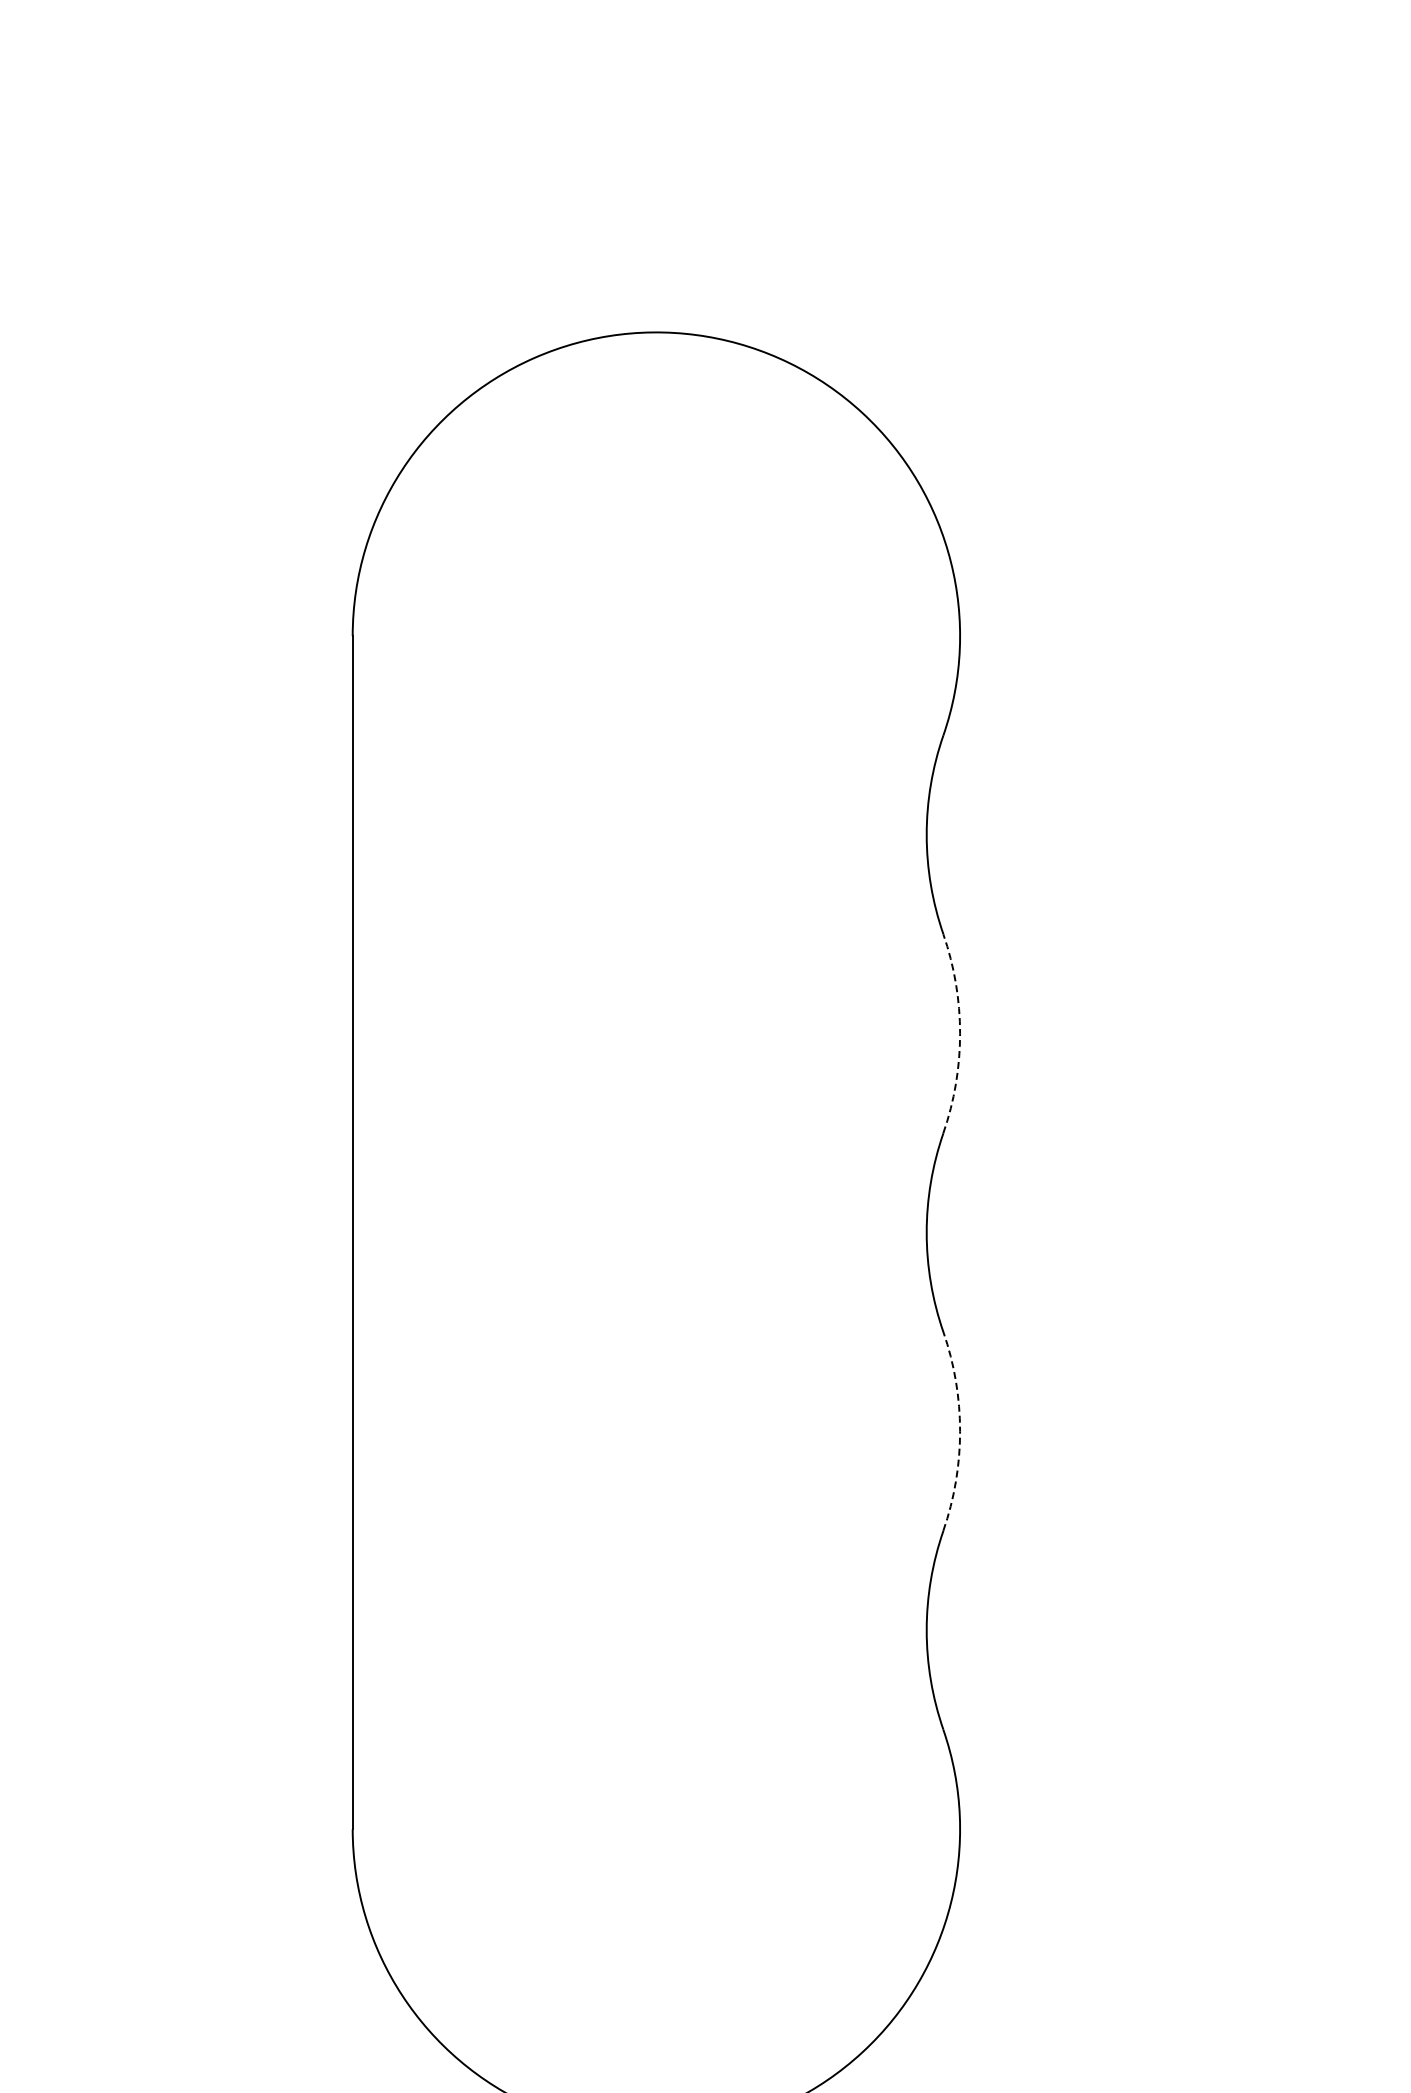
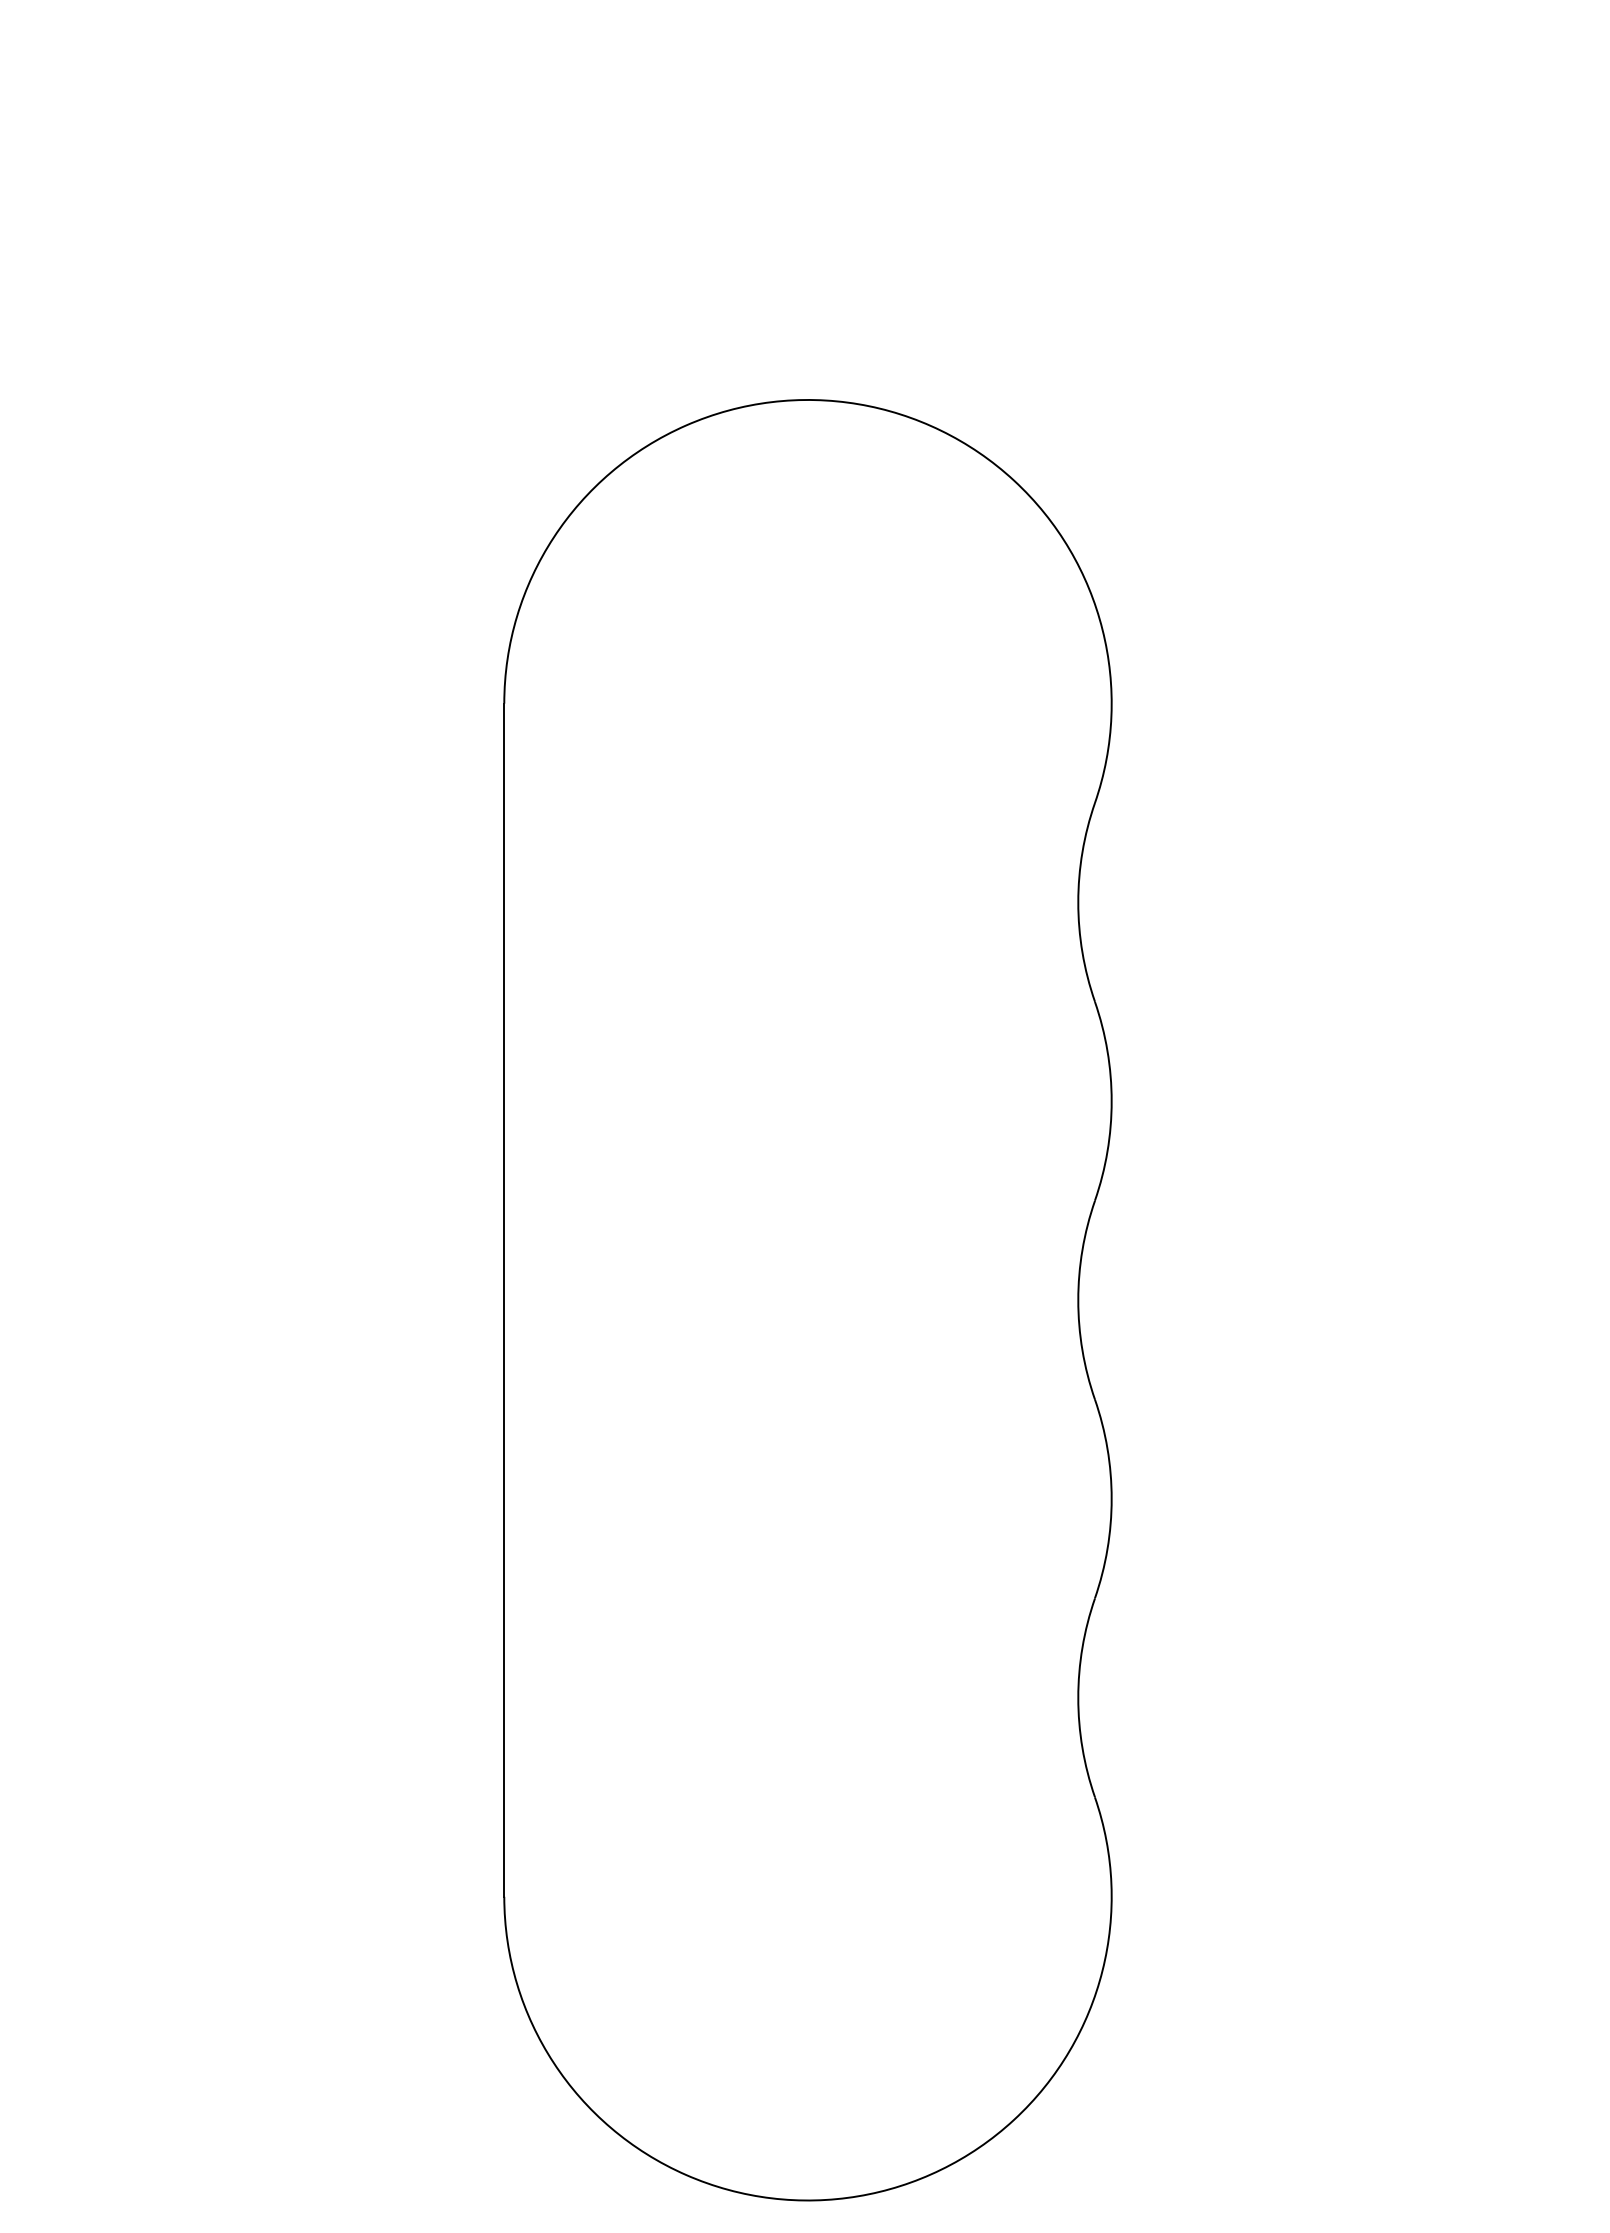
arc: (959, 1033) -> (1111, 1101), dashed -> solid
arc: (959, 1430) -> (1111, 1498), dashed -> solid

